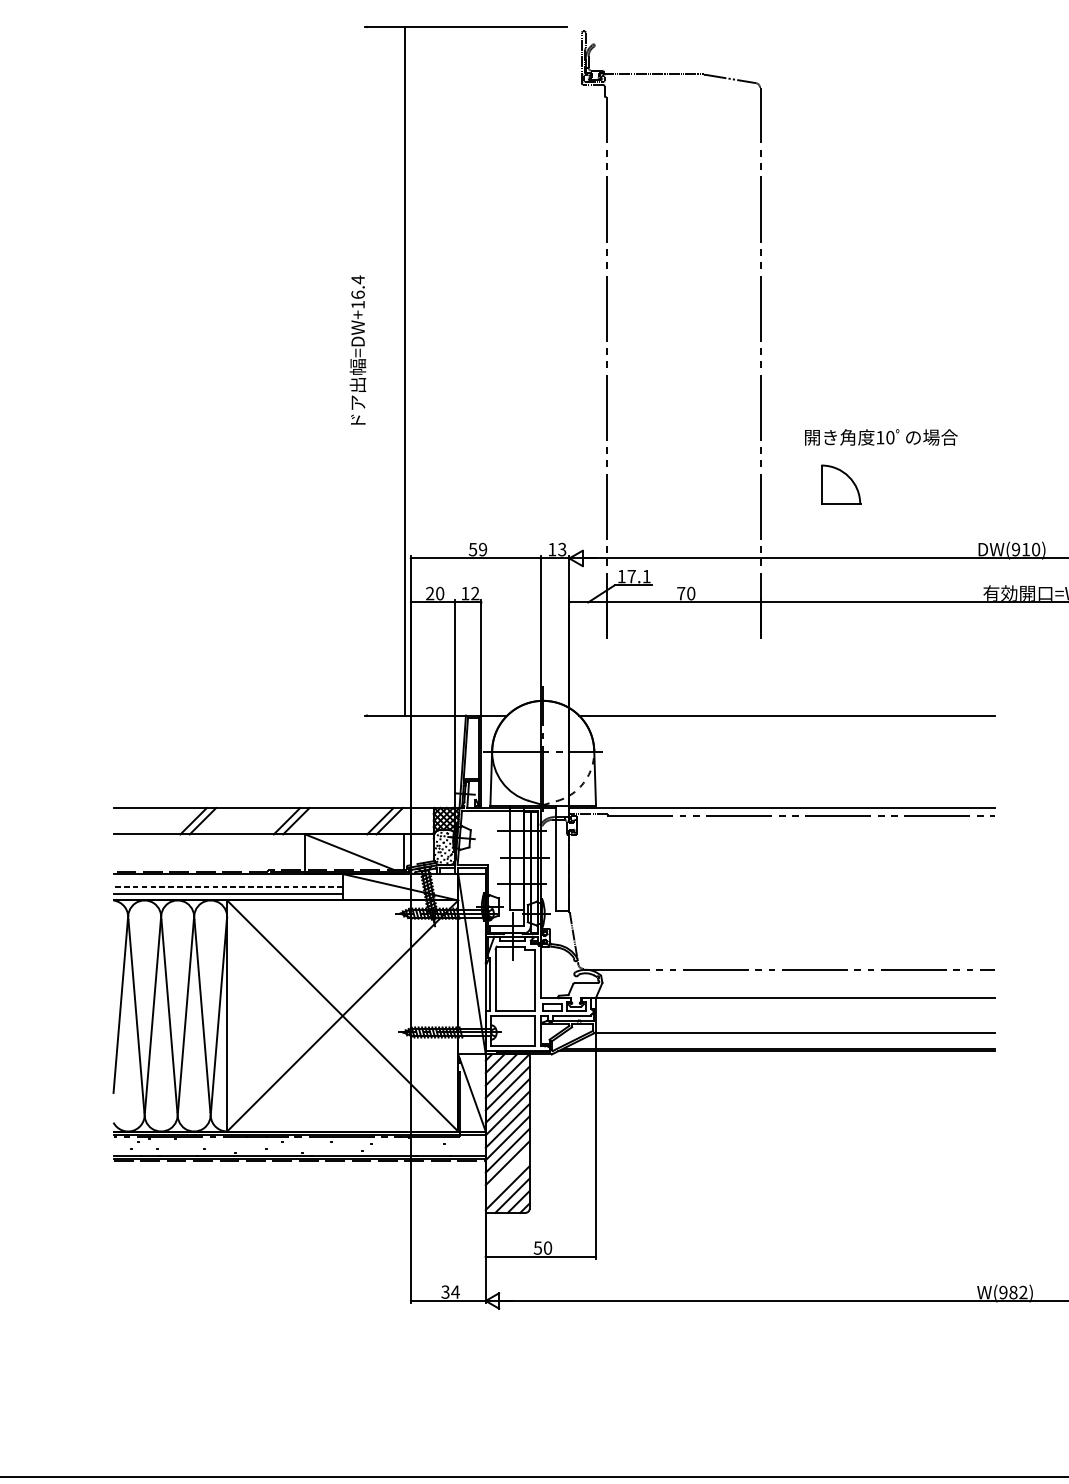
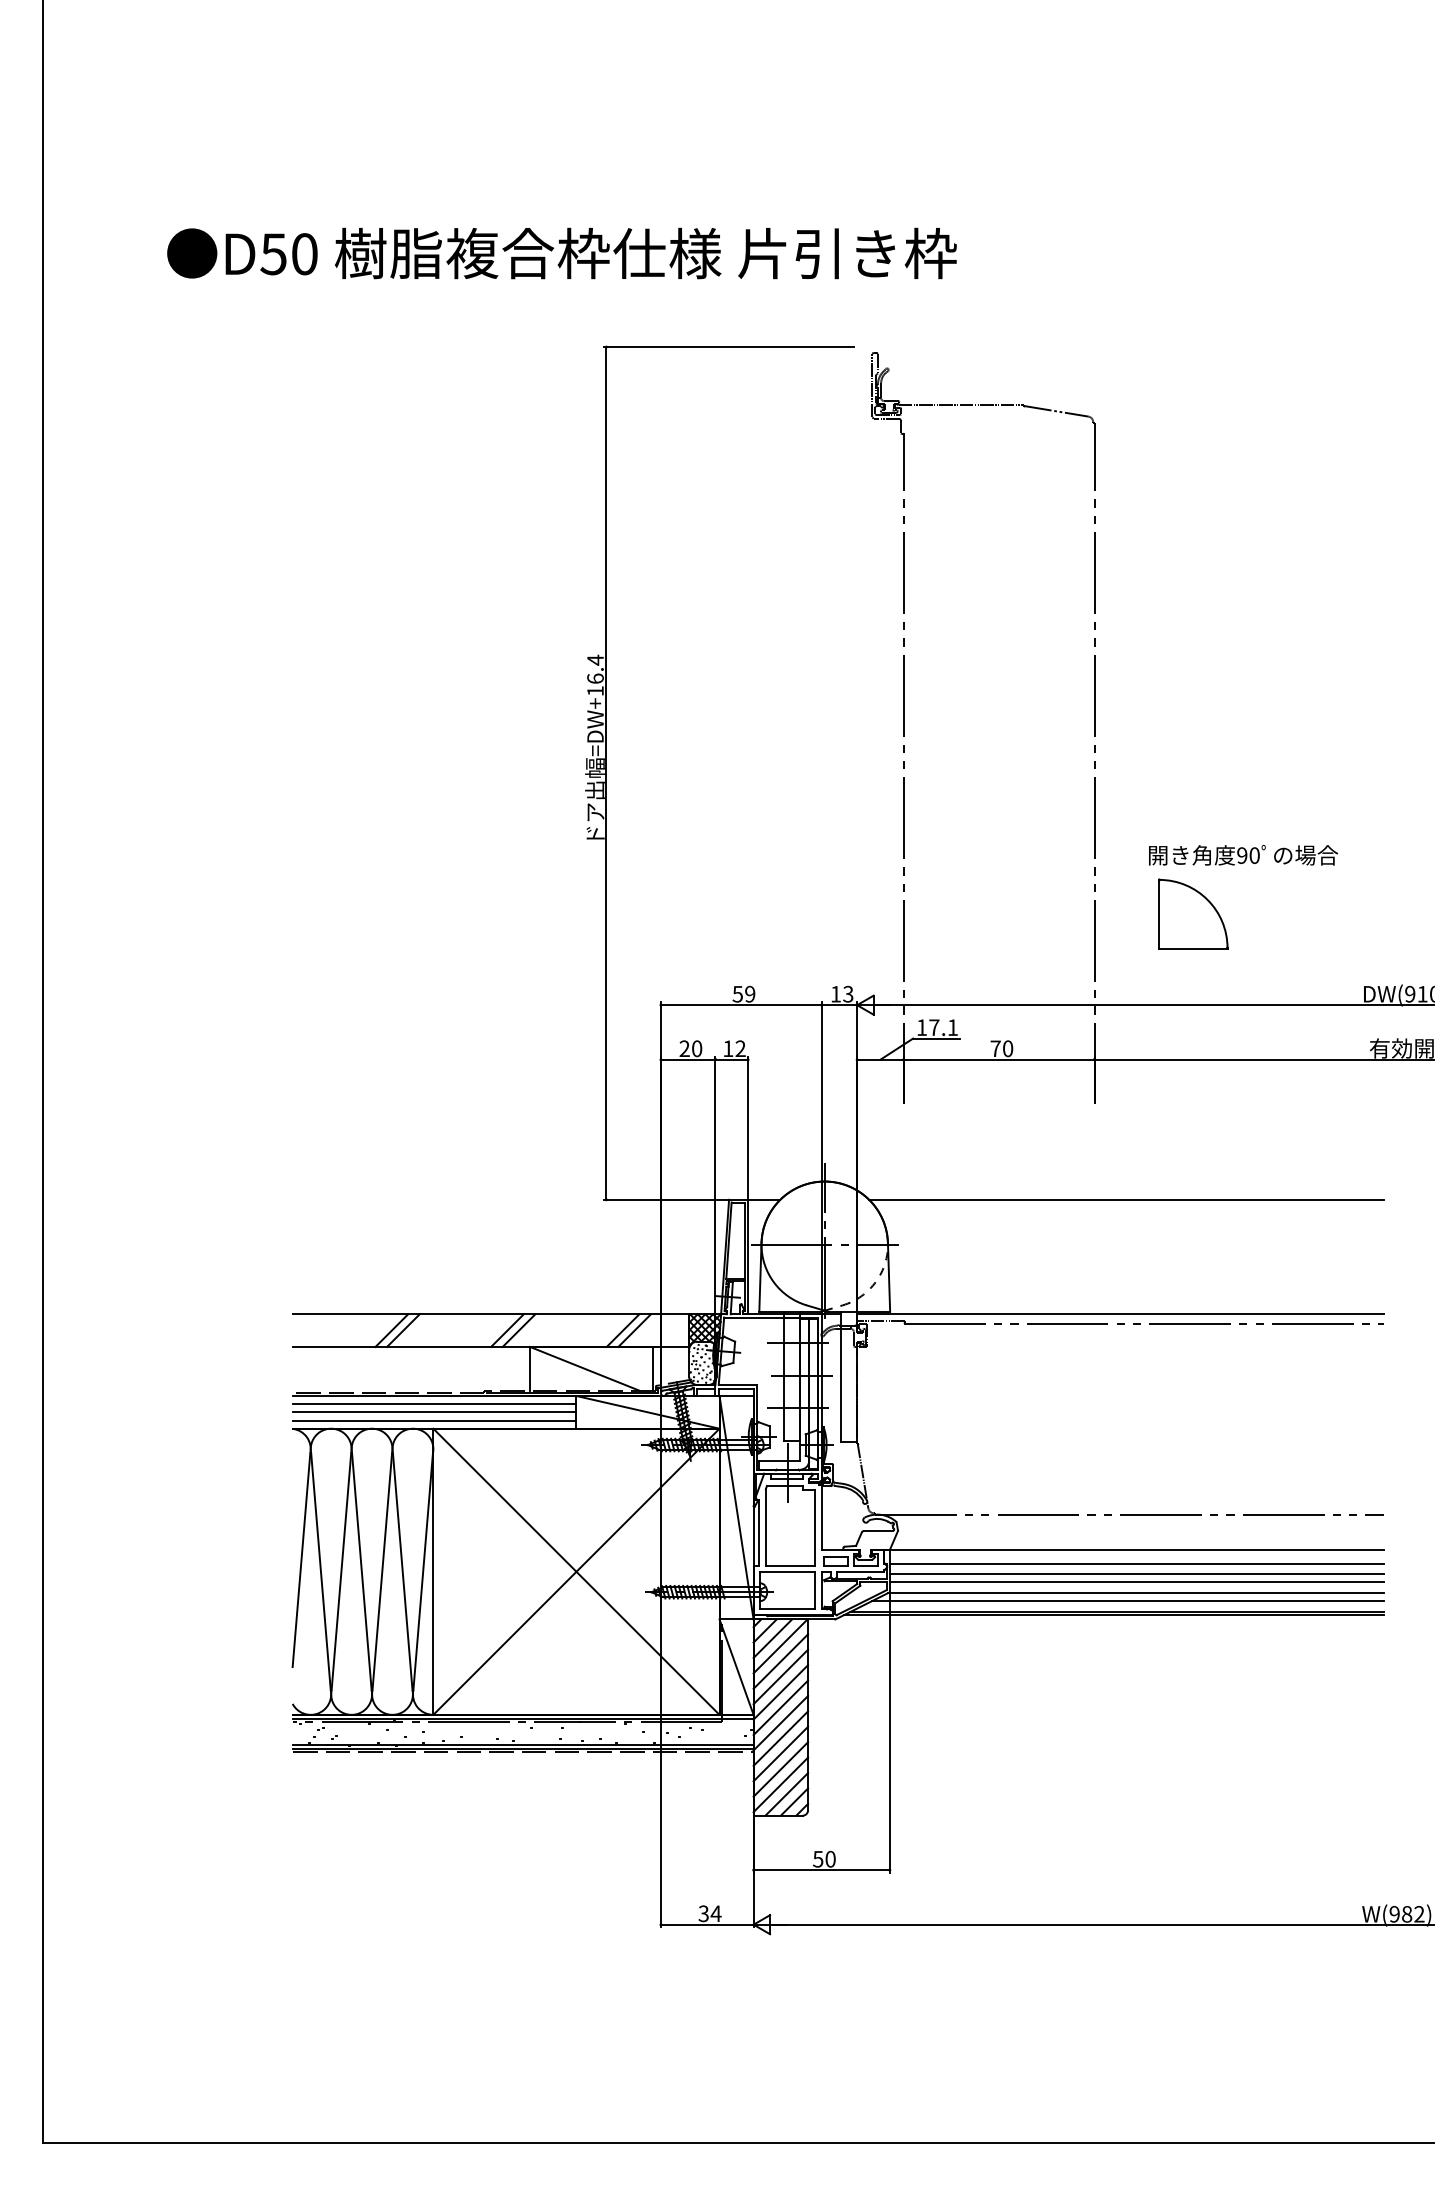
line: (404, 371) -> (606, 773), moved
text: (880, 437) -> (1242, 855), 10 -> 90
part: (840, 484) -> (1193, 913), size x1.43
line: (228, 880) -> (434, 1404), added
line: (228, 887) -> (434, 1412), dashed -> solid
line: (794, 1009) -> (1136, 1563), added
line: (794, 1017) -> (1136, 1573), added
line: (794, 1024) -> (1136, 1582), added
line: (787, 1039) -> (1127, 1601), added
line: (507, 1175) -> (780, 1769), added

